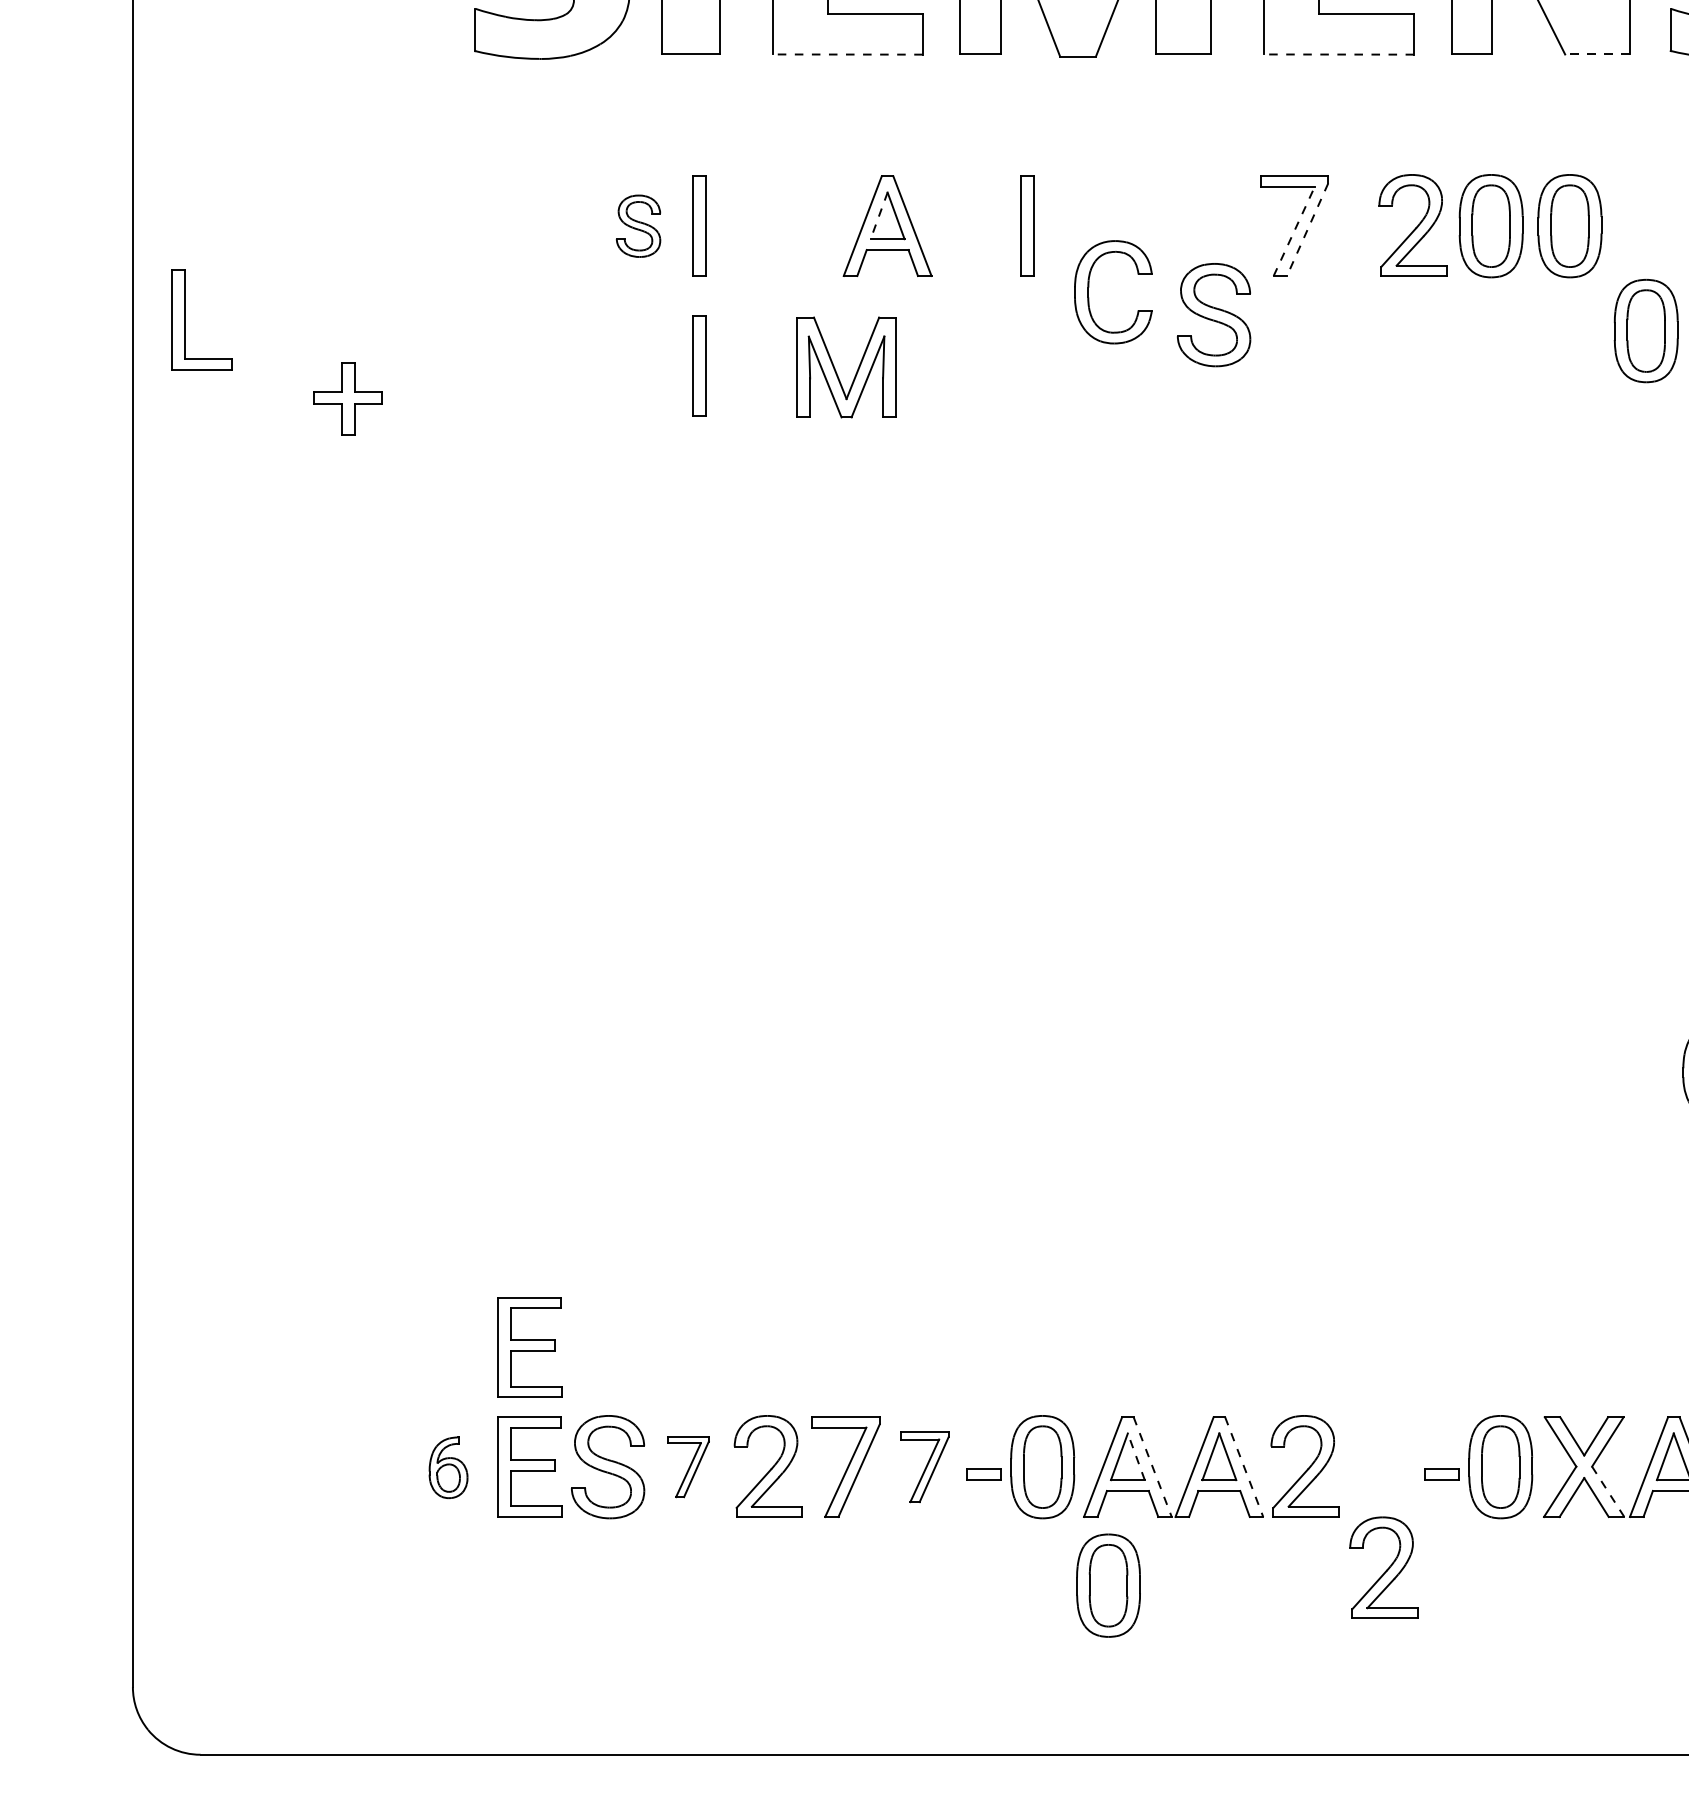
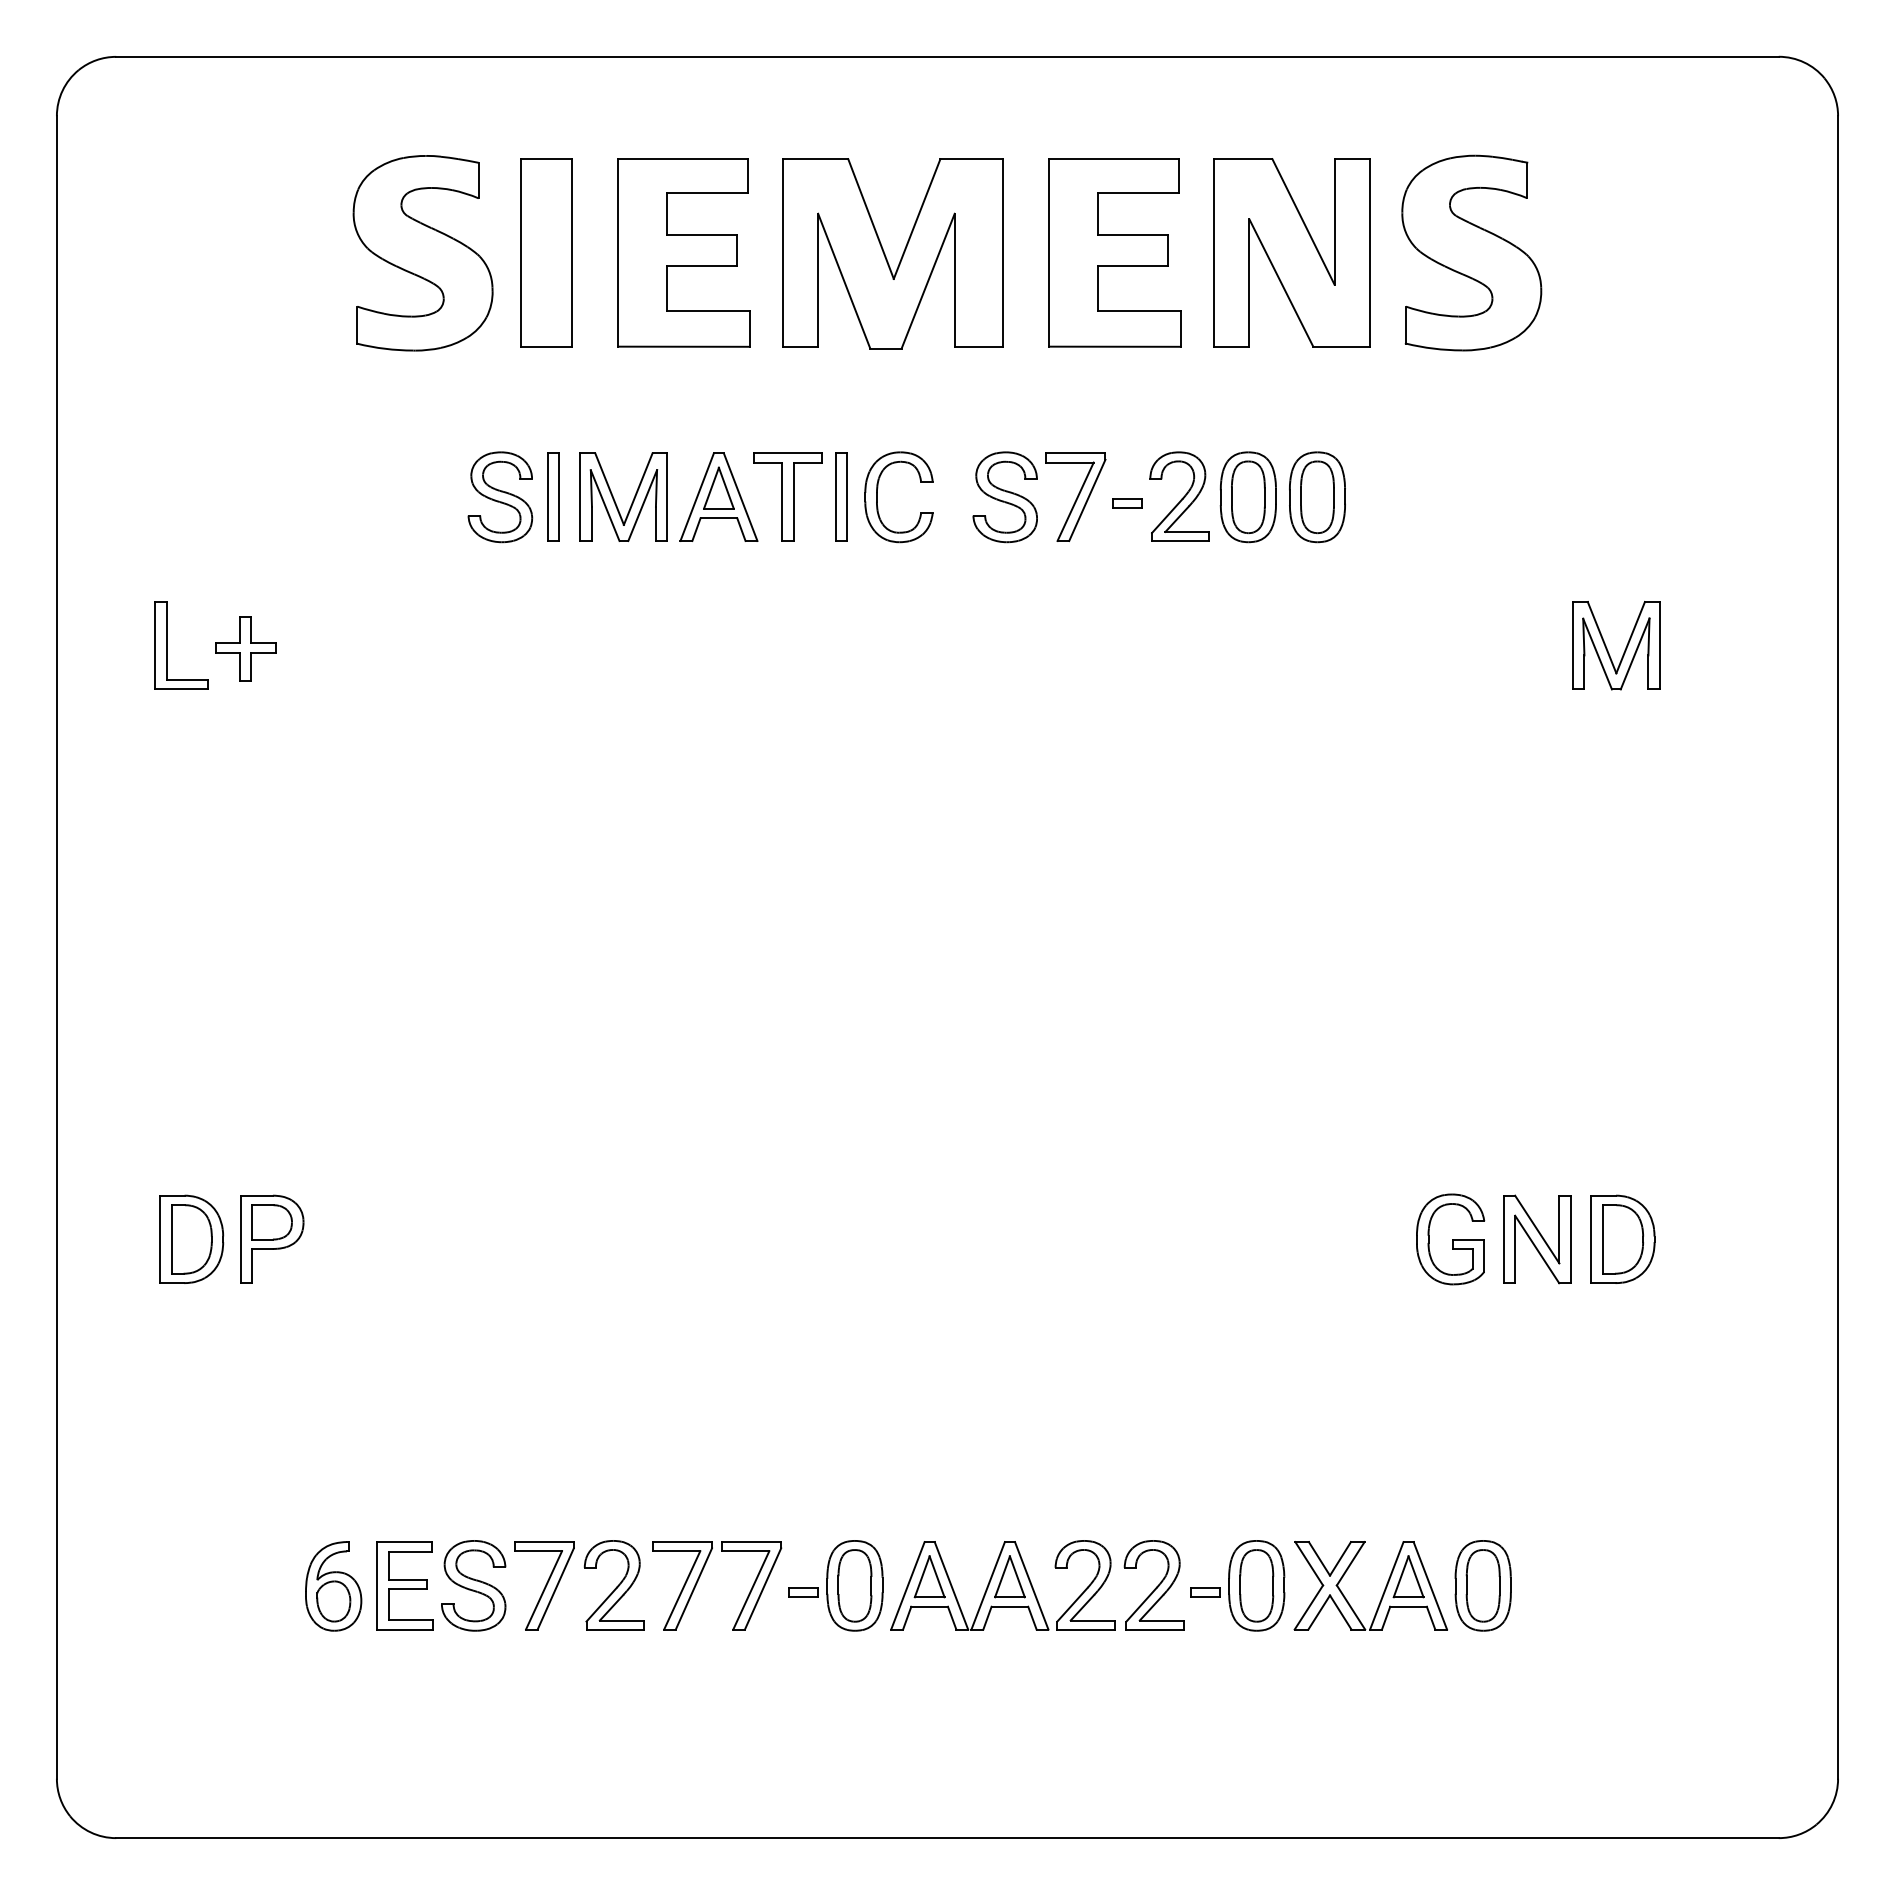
line: (847, 54) -> (683, 346), dashed -> solid
line: (1338, 54) -> (1114, 346), dashed -> solid
line: (1597, 54) -> (1341, 346), dashed -> solid
line: (879, 216) -> (711, 488), dashed -> solid
part: (965, 225) -> (787, 496), added
part: (638, 226) -> (500, 497), size x1.67
line: (1307, 229) -> (1087, 500), dashed -> solid
line: (1294, 230) -> (1075, 501), dashed -> solid
part: (1353, 233) -> (1127, 503), added
part: (1088, 292) -> (877, 497), moved
part: (1213, 315) -> (1004, 497), moved
part: (186, 319) -> (167, 645), moved
part: (1645, 331) -> (1383, 589), removed
part: (699, 365) -> (553, 619), removed
part: (836, 371) -> (615, 500), moved
part: (286, 1071) -> (191, 1238), added
part: (378, 1071) -> (272, 1238), added
part: (529, 1347) -> (404, 1480), removed
line: (1136, 1456) -> (937, 1576), dashed -> solid
part: (688, 1466) -> (544, 1585), size x1.67
part: (924, 1466) -> (751, 1585), size x1.43
line: (1152, 1466) -> (951, 1585), dashed -> solid
line: (1243, 1466) -> (1031, 1585), dashed -> solid
part: (448, 1467) -> (333, 1586), size x1.67
line: (1608, 1491) -> (1351, 1607), dashed -> solid
part: (1383, 1568) -> (1153, 1585), moved
part: (1108, 1585) -> (912, 1689), removed

